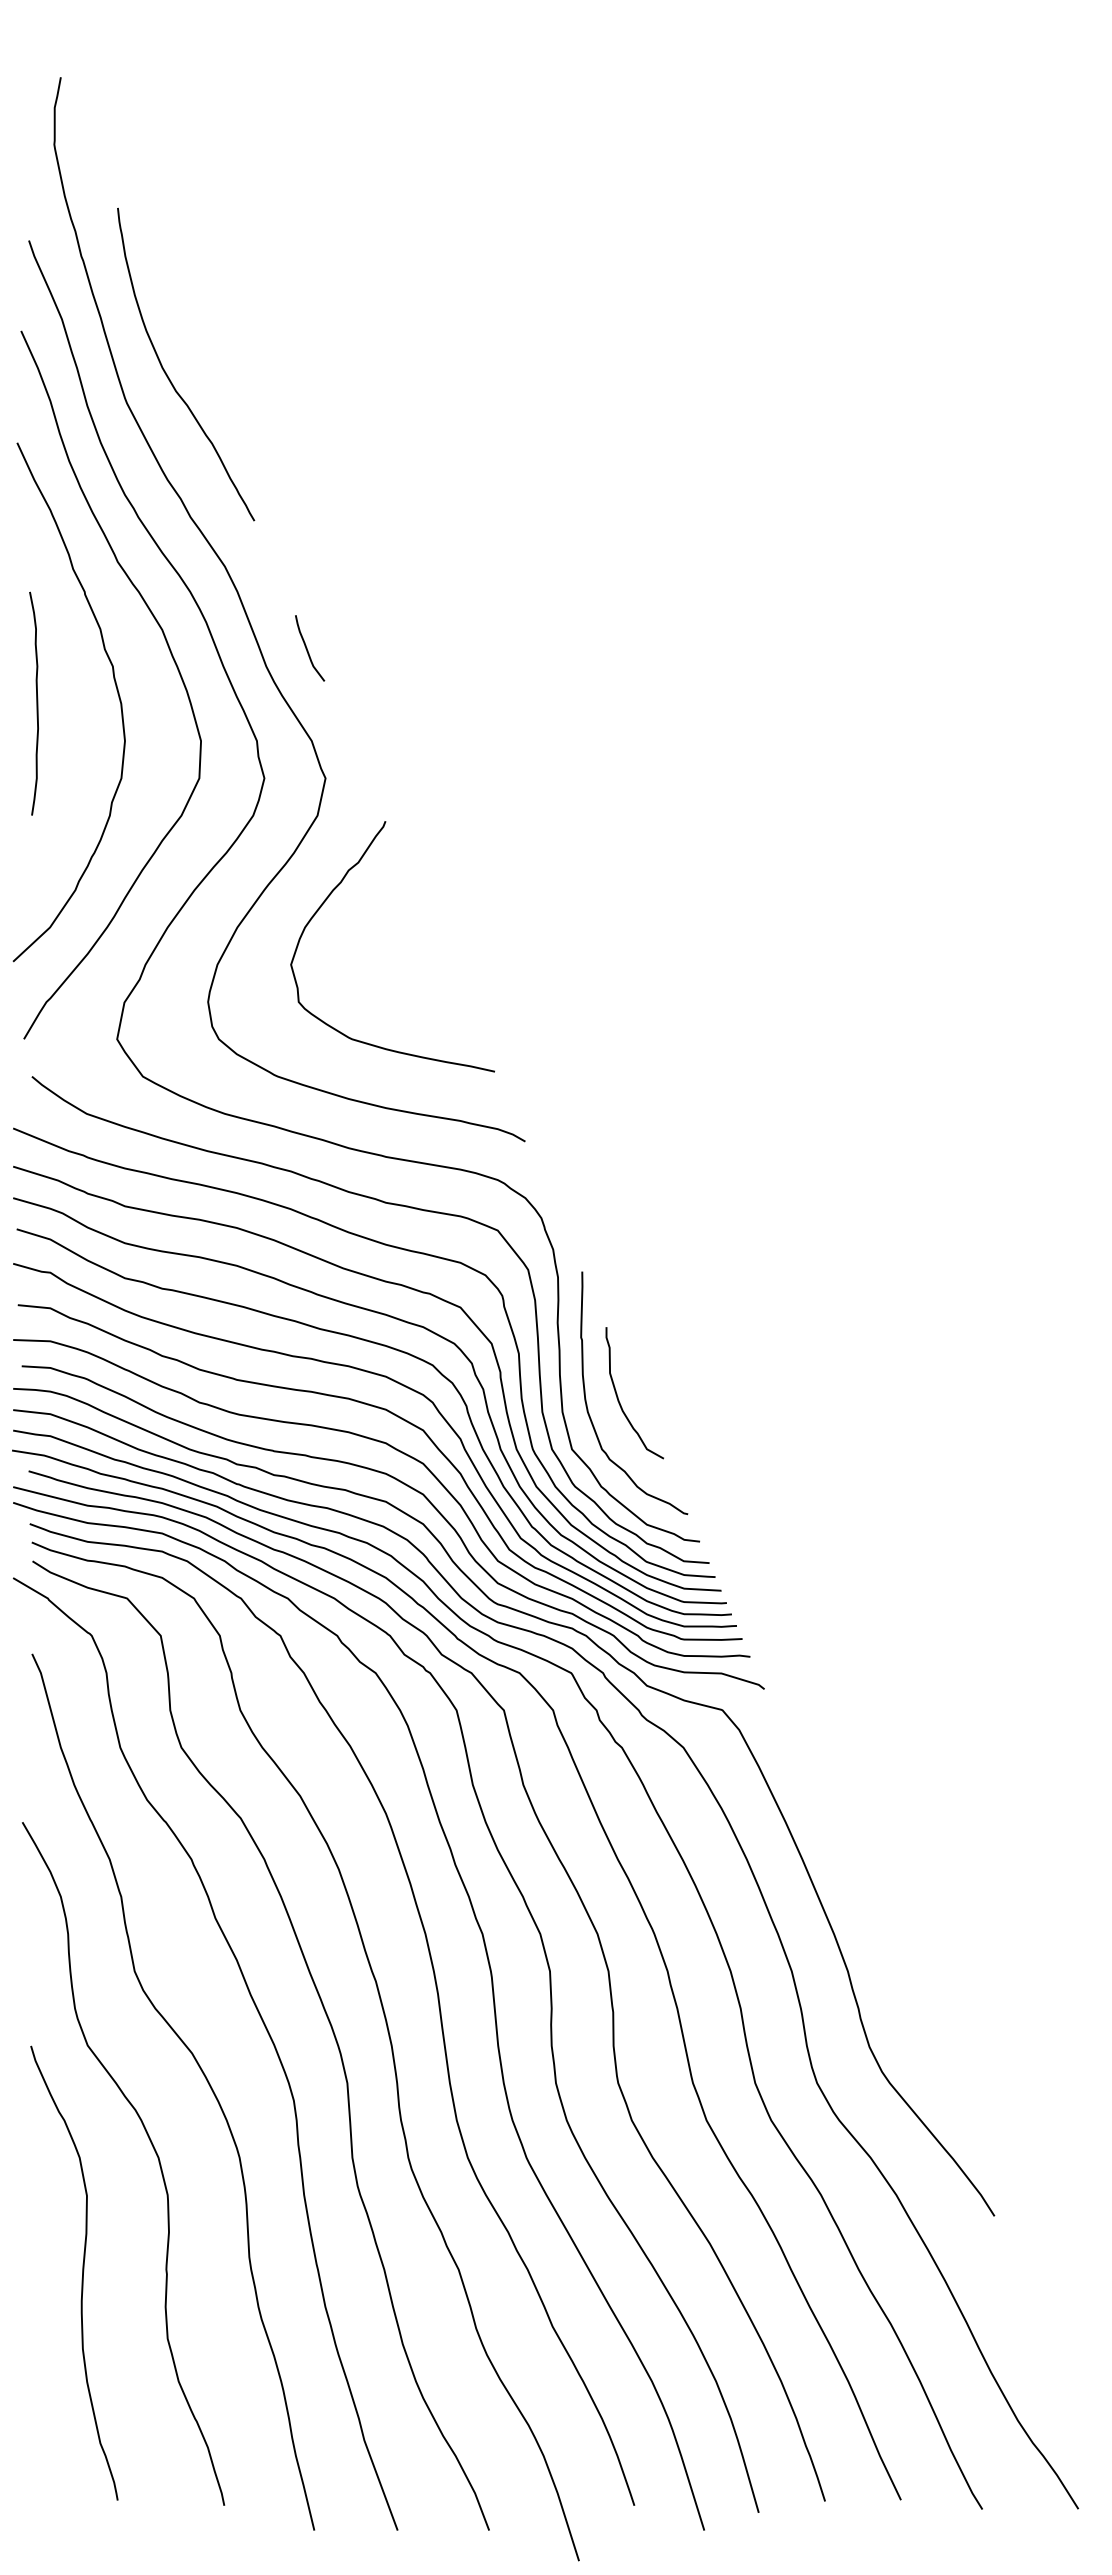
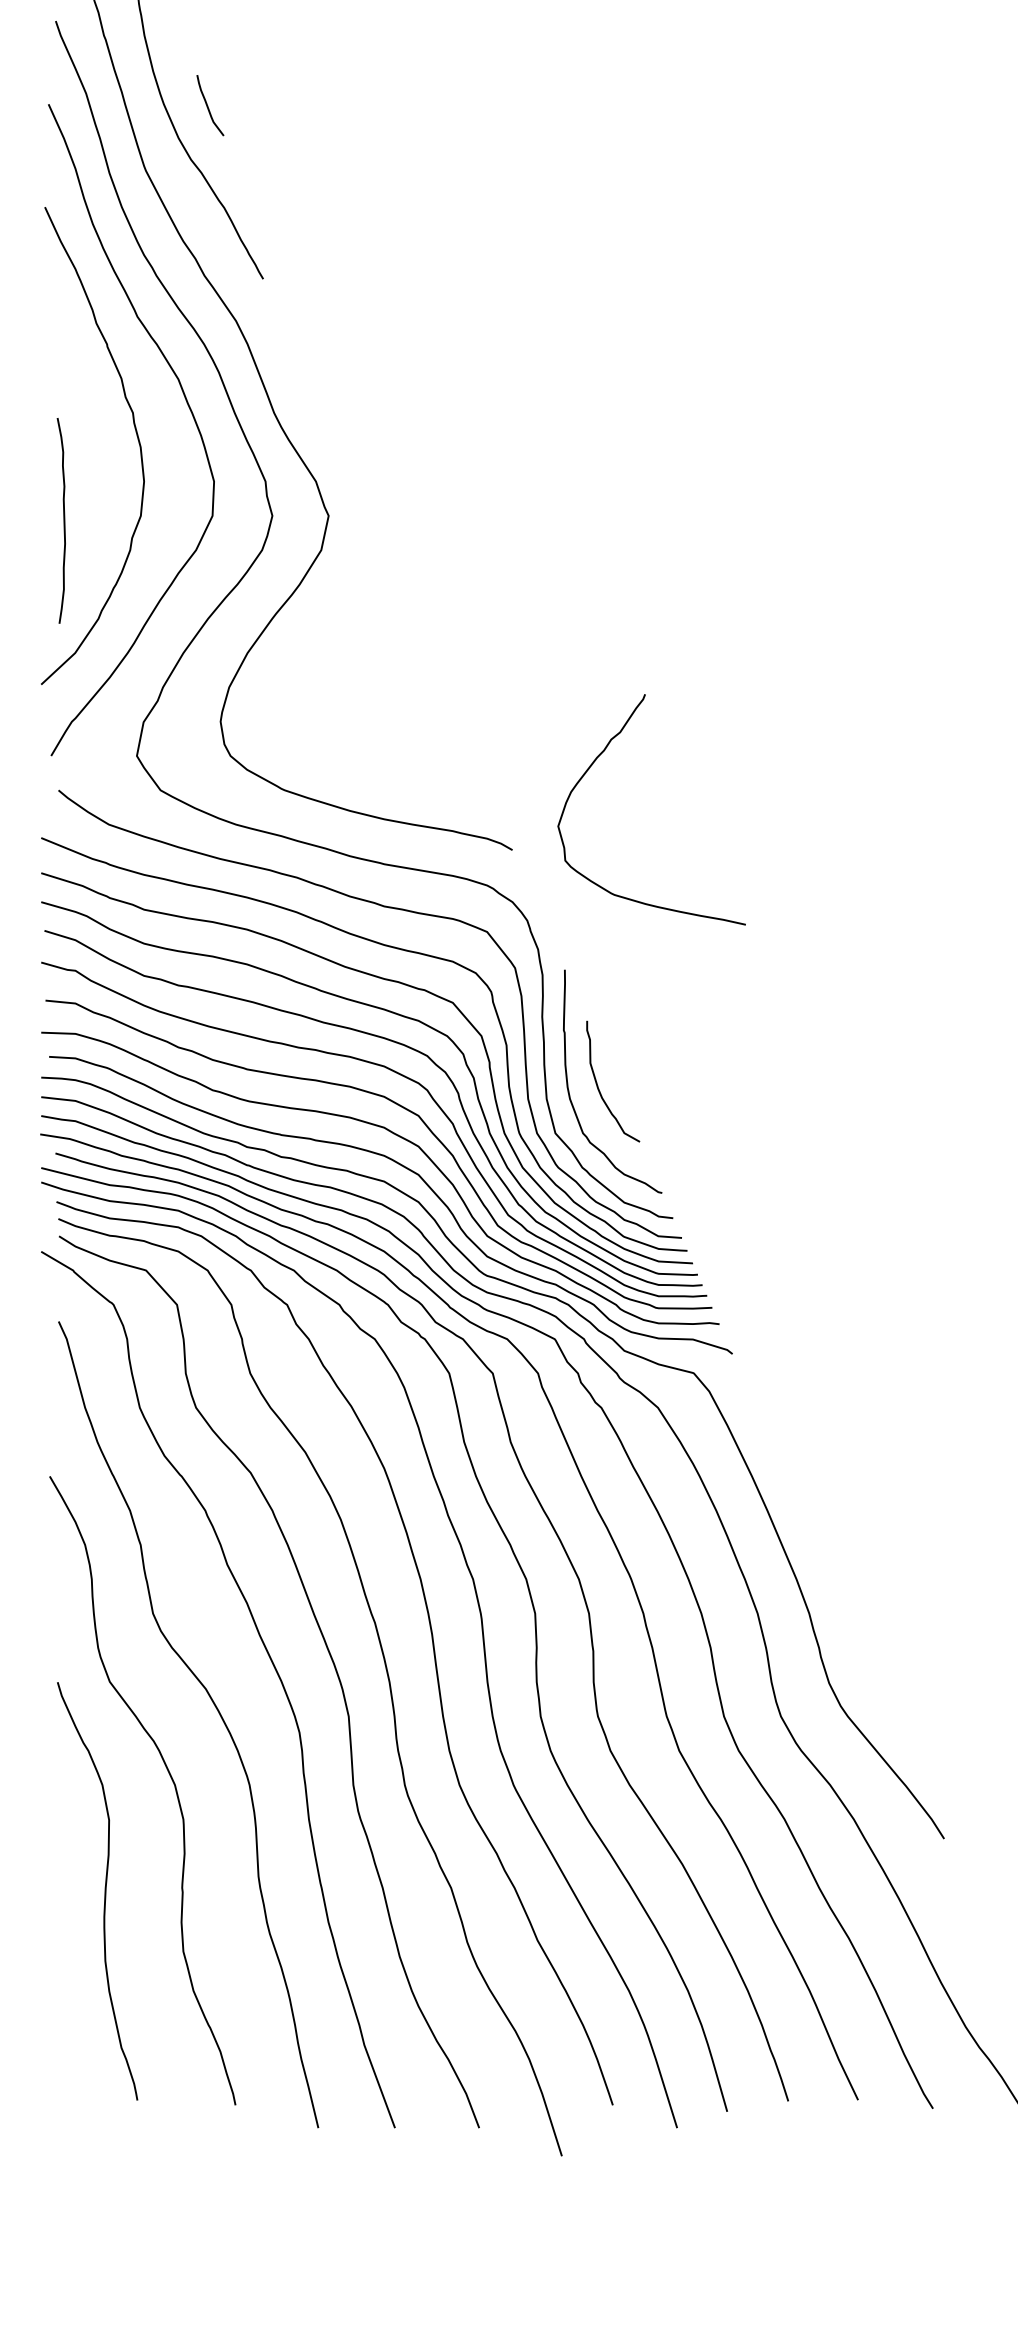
curve: (308, 650) -> (209, 107), moved
curve: (36, 703) -> (63, 520), moved
curve: (328, 898) -> (592, 765), moved

